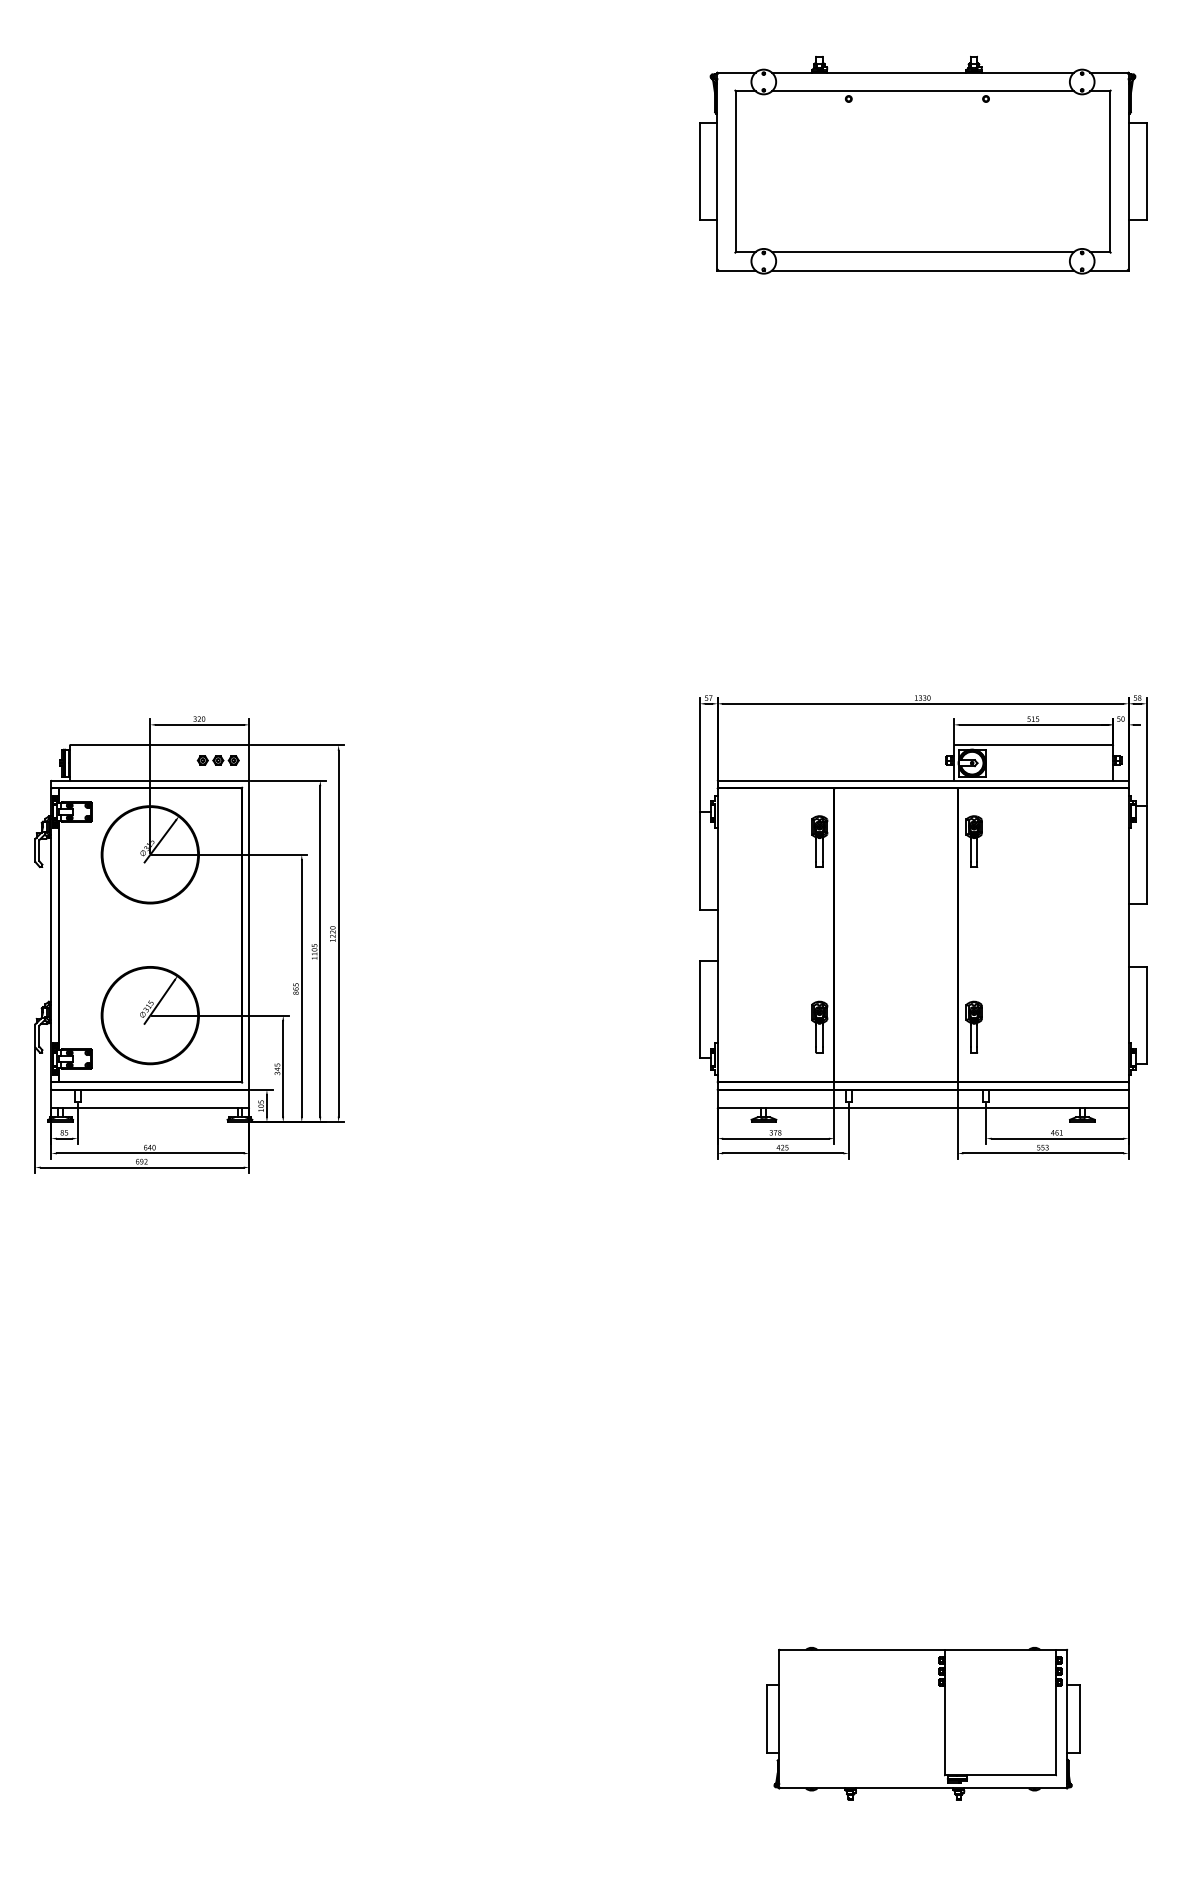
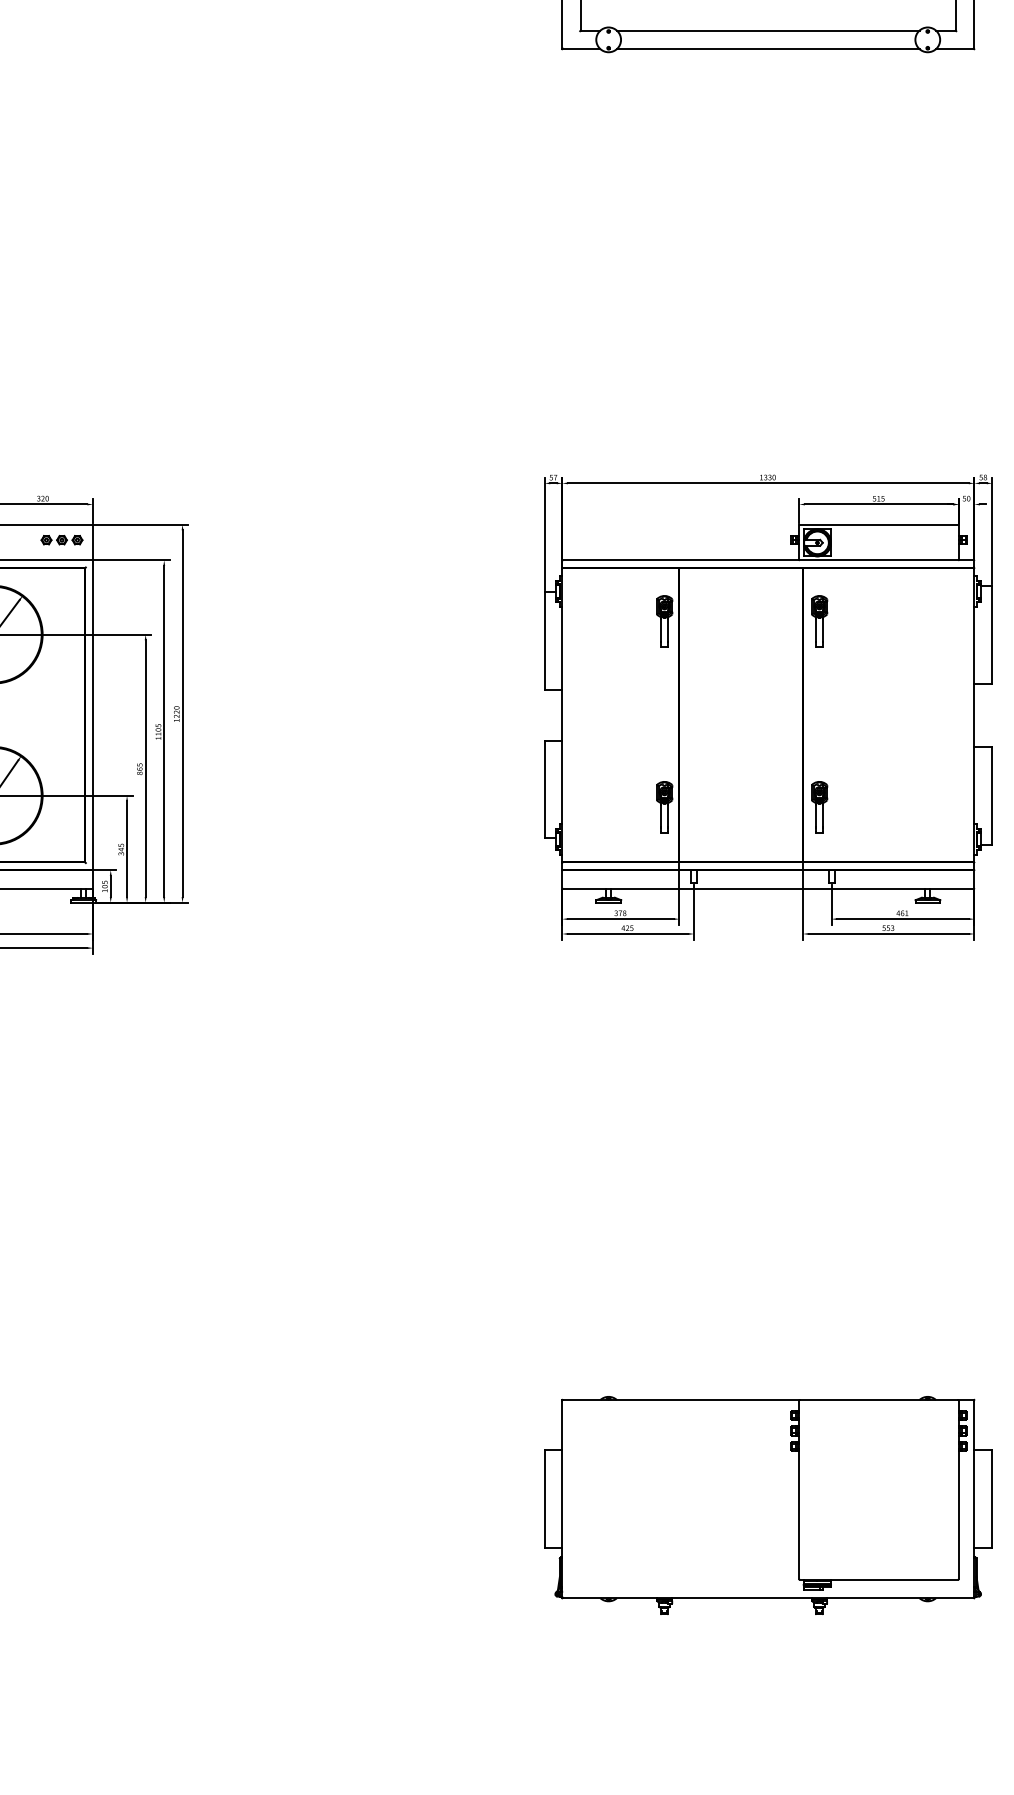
part: (923, 1723) -> (768, 1505), size x1.43

